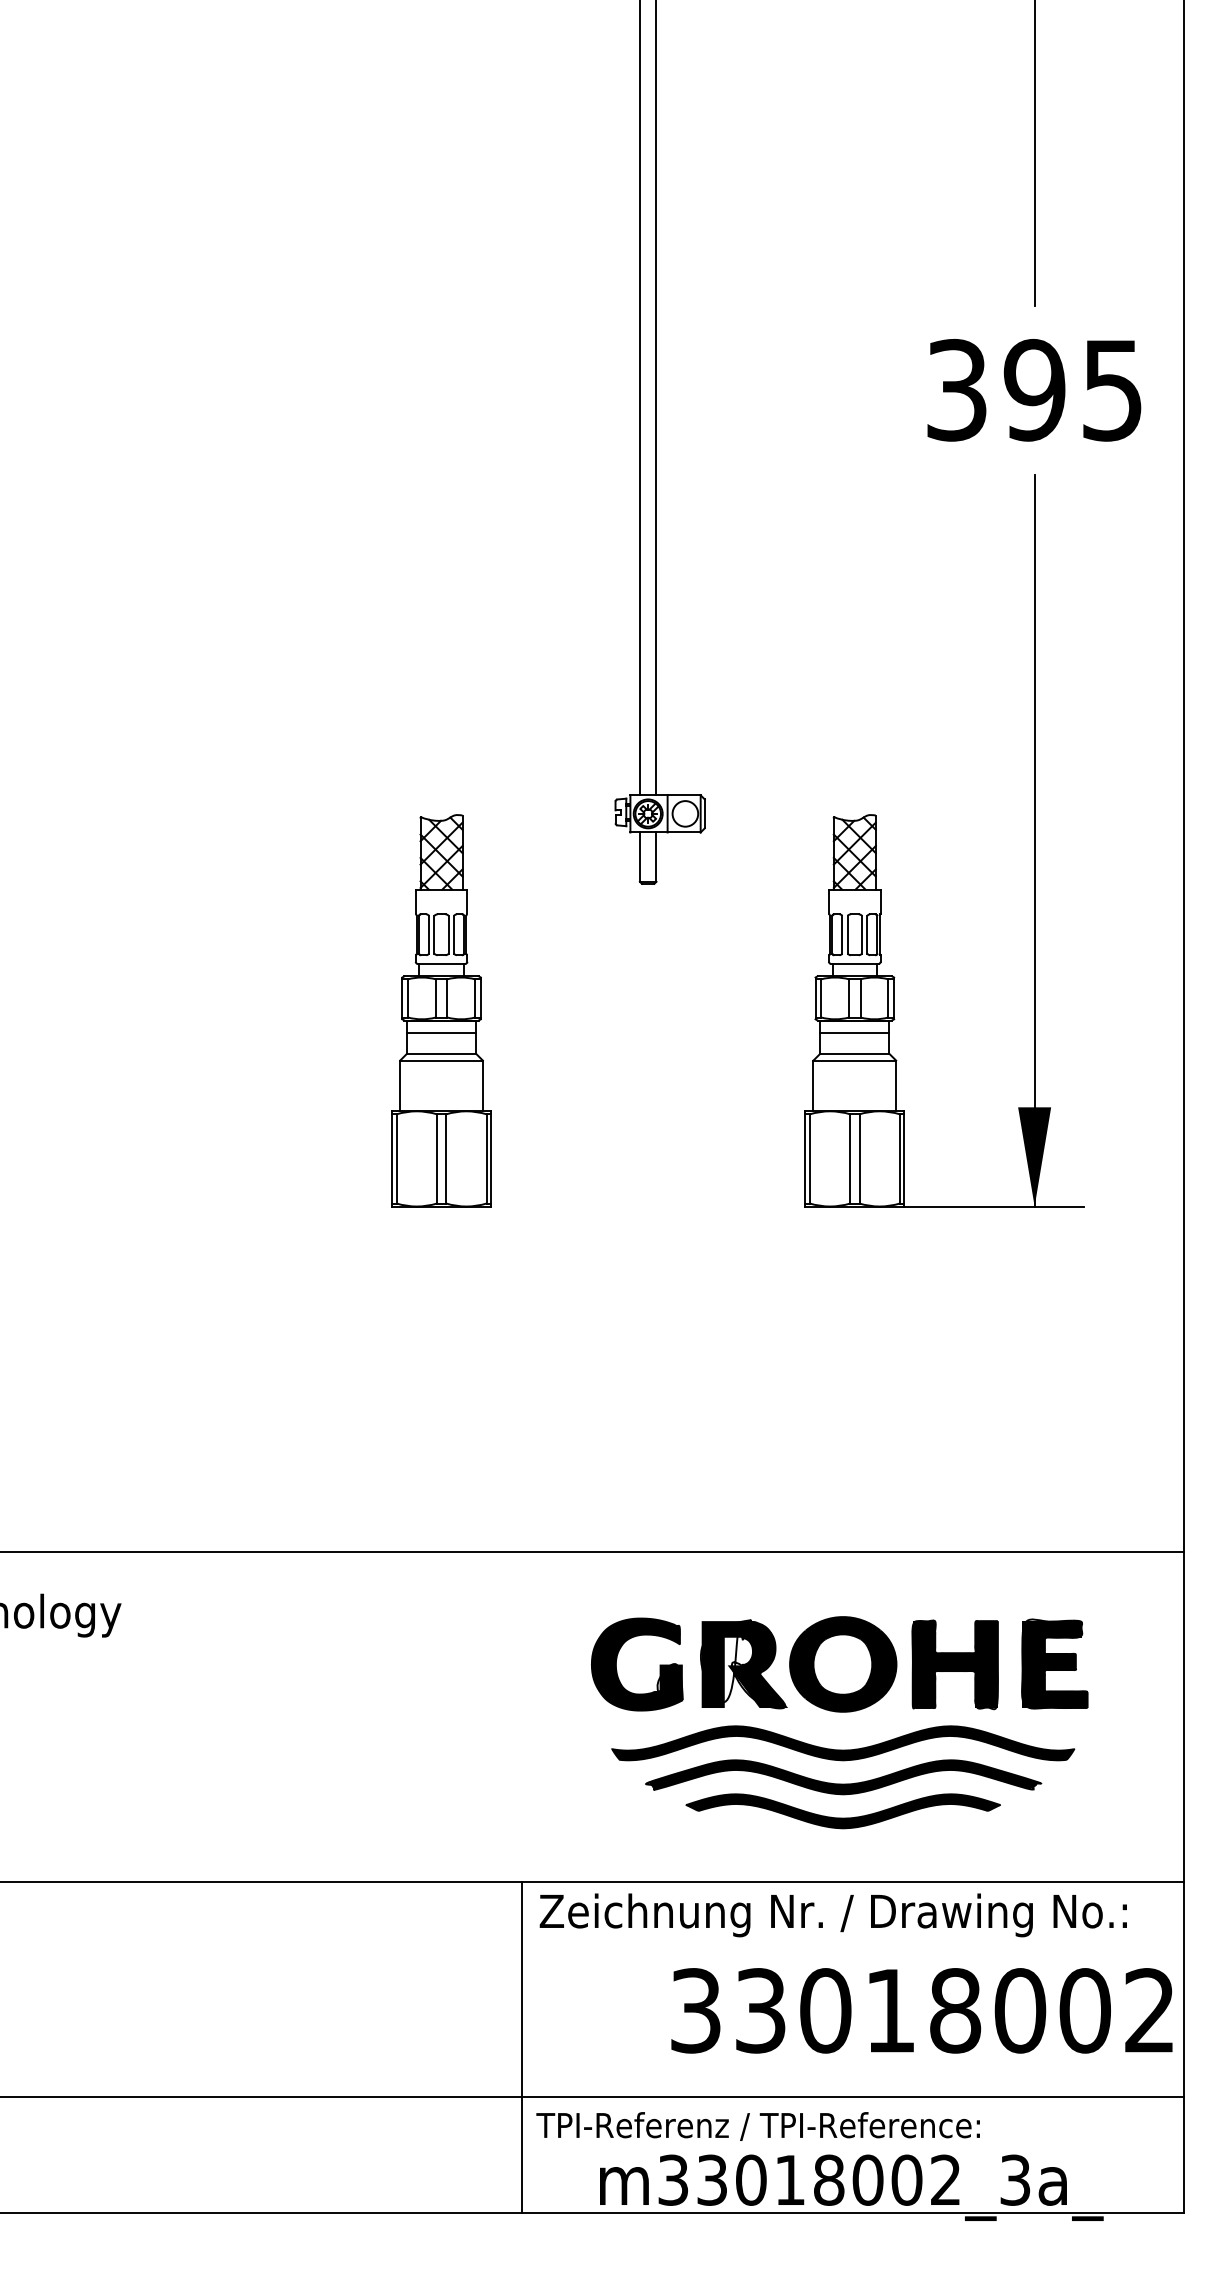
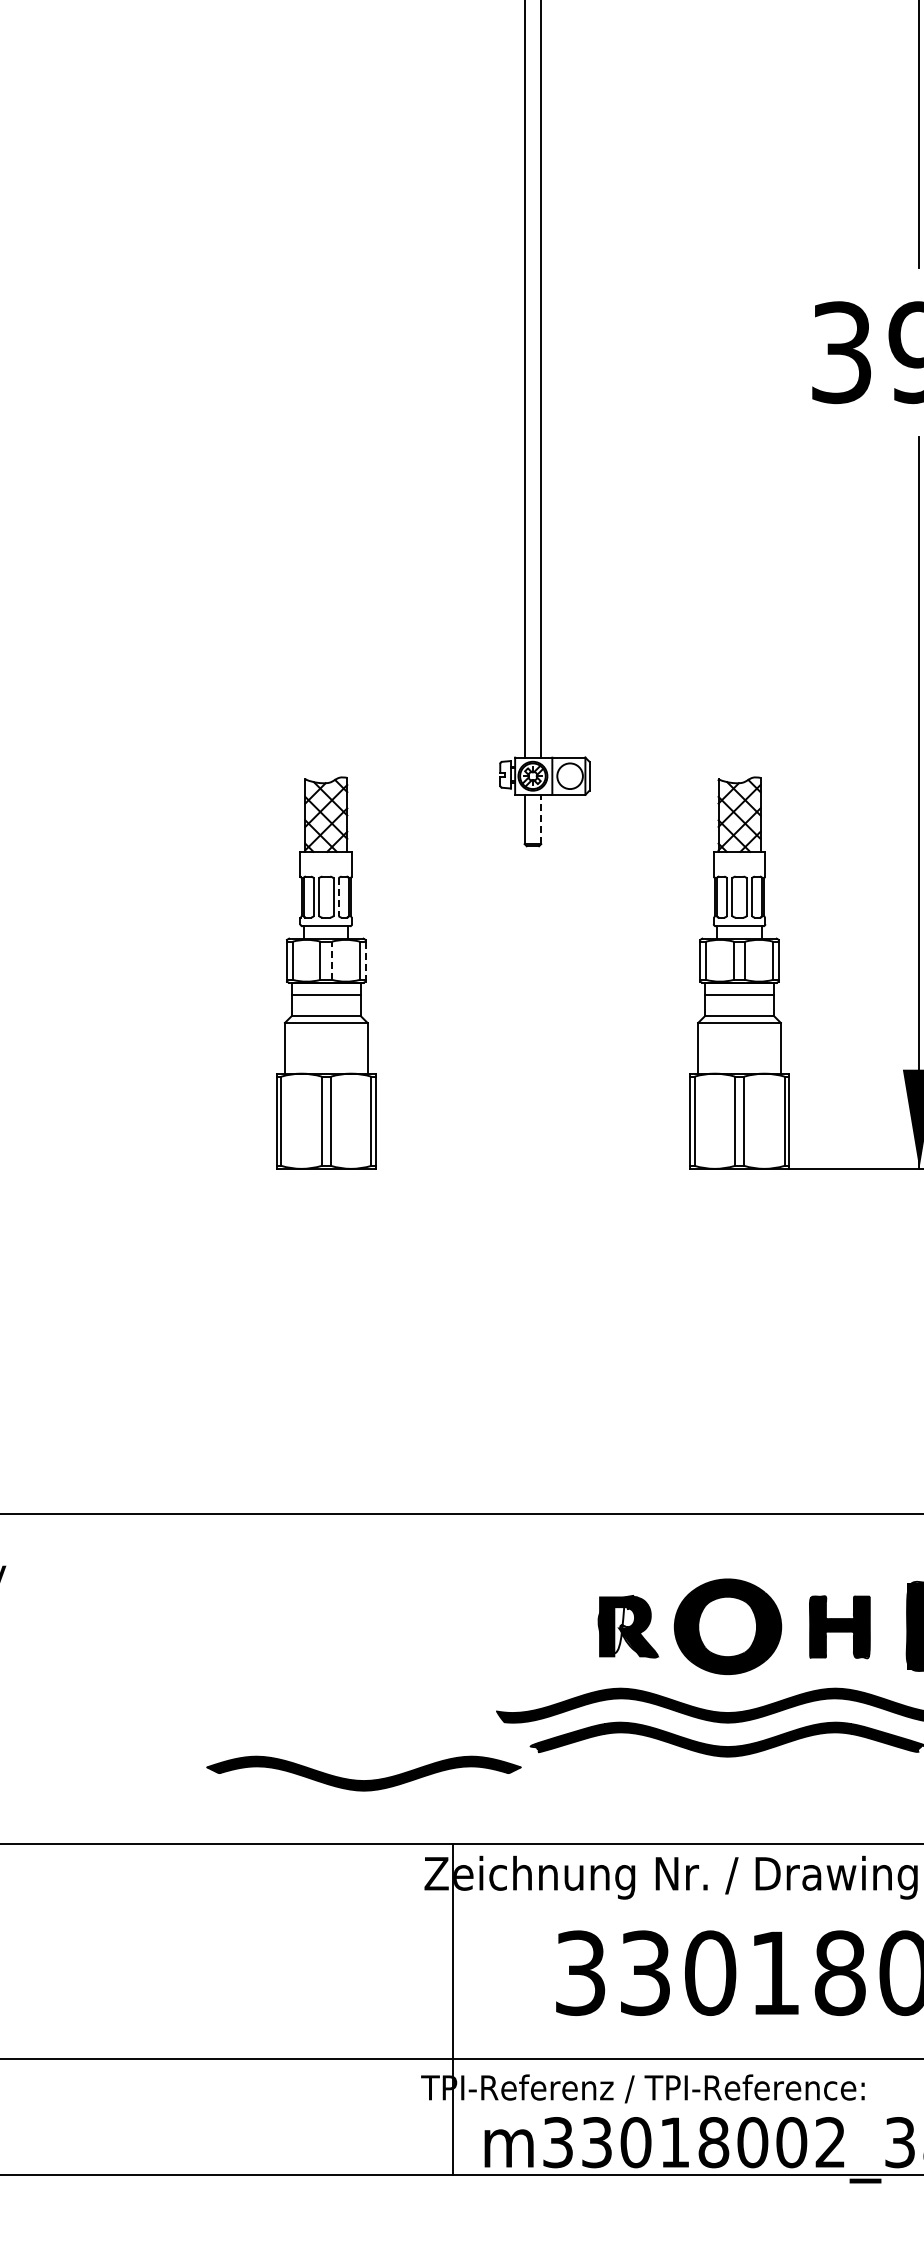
line: (656, 857) -> (541, 819), solid -> dashed
line: (453, 934) -> (338, 896), solid -> dashed
line: (447, 997) -> (332, 959), solid -> dashed
line: (480, 998) -> (365, 960), solid -> dashed
part: (617, 1659) -> (502, 1621), removed
part: (743, 1664) -> (628, 1626), size x0.7
part: (954, 1664) -> (839, 1626), size x0.7
part: (842, 1811) -> (363, 1773), moved
line: (522, 2047) -> (453, 2009), moved

